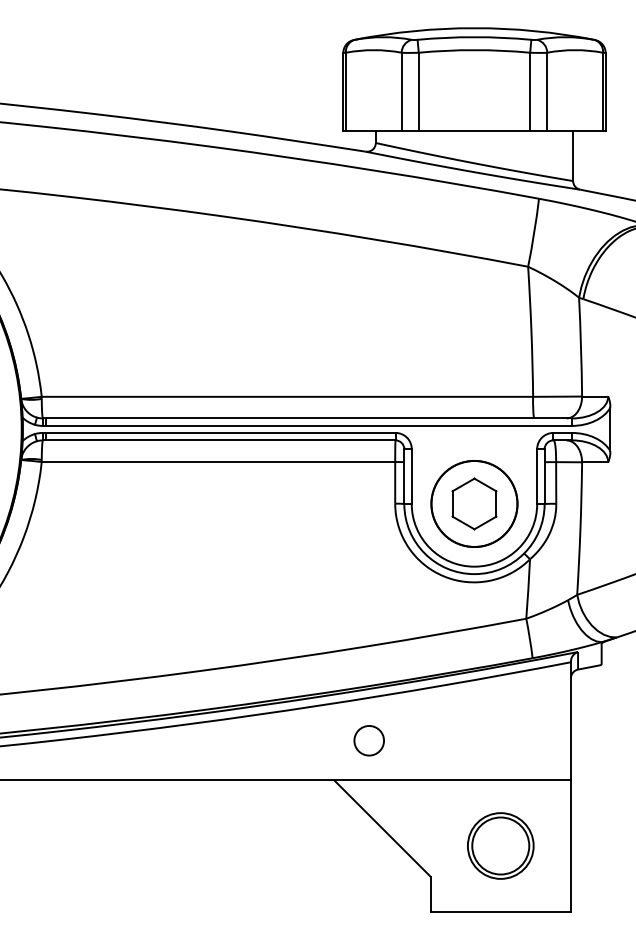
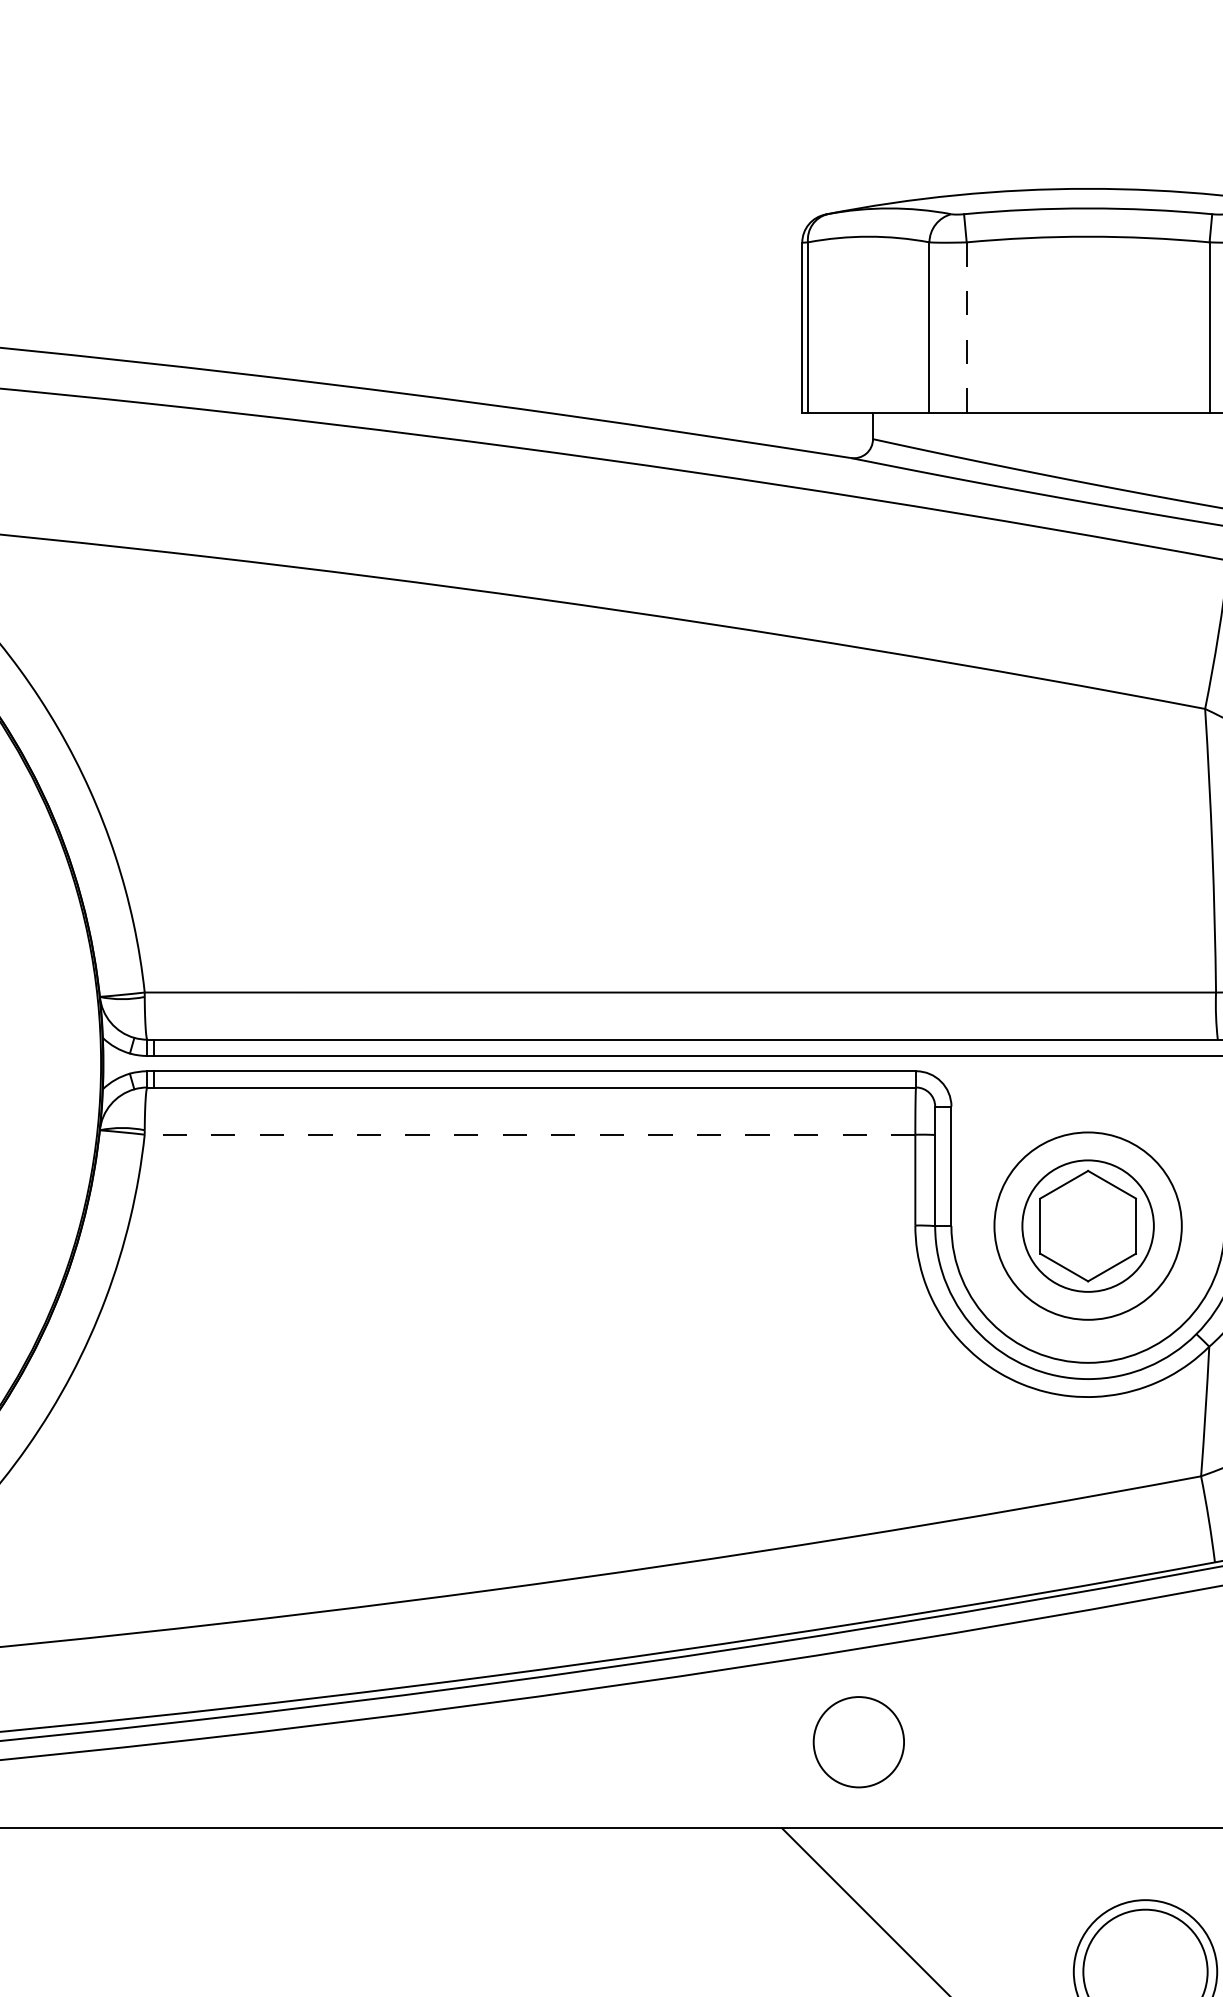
line: (418, 92) -> (966, 329), solid -> dashed
line: (218, 462) -> (530, 1135), solid -> dashed
circle: (474, 503) -> (1088, 1225), size x0.7
circle: (368, 740) -> (857, 1741), size x1.4

